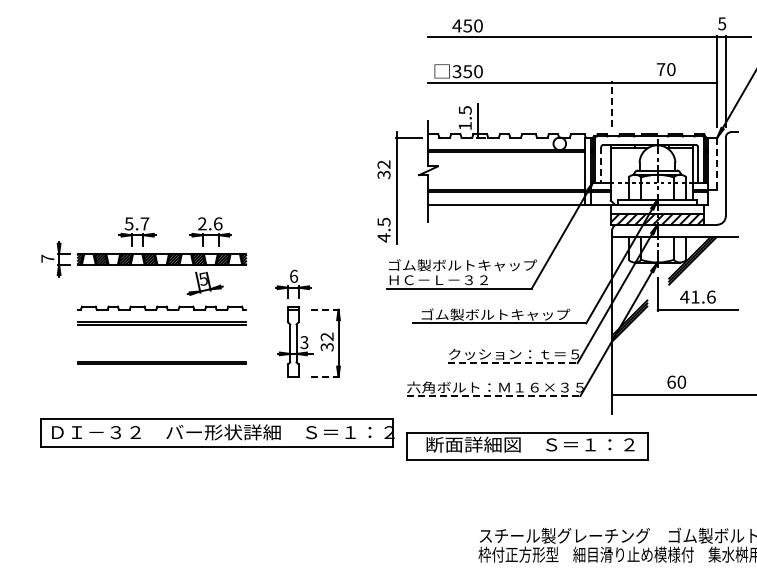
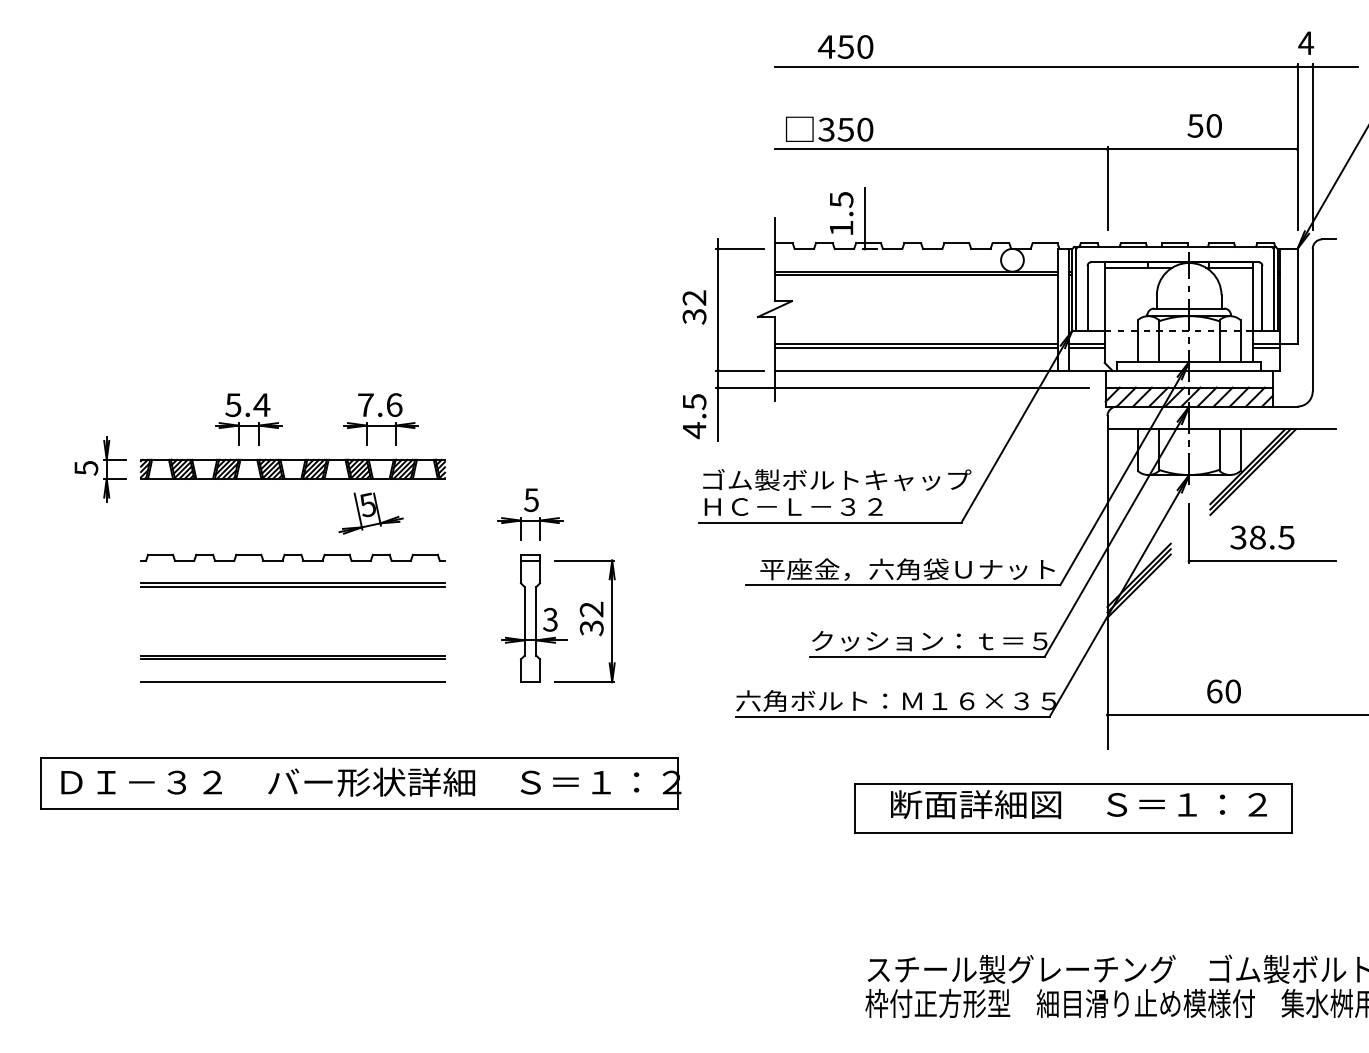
text: (721, 23) -> (1304, 42), 5 -> 4
text: (660, 69) -> (1194, 125), 70 -> 50
line: (612, 104) -> (1107, 189), dashed -> solid
line: (601, 164) -> (1087, 297), dashed -> solid
line: (717, 164) -> (1297, 297), dashed -> solid
line: (408, 204) -> (738, 370), added
line: (498, 214) -> (901, 388), added
text: (144, 223) -> (261, 404), 5.7 -> 5.4
text: (202, 223) -> (366, 404), 2.6 -> 7.6
text: (47, 258) -> (85, 467), 7 -> 5
text: (293, 275) -> (530, 498), 6 -> 5
text: (697, 296) -> (1261, 536), 41.6 -> 38.5
line: (322, 309) -> (583, 559), dashed -> solid
text: (501, 314) -> (907, 569), ゴム製ボルトキャップ -> 平座金，六角袋Ｕナット
line: (512, 363) -> (926, 657), dashed -> solid
line: (162, 377) -> (293, 682), added
line: (322, 377) -> (583, 682), dashed -> solid
line: (493, 396) -> (892, 717), dashed -> solid
part: (217, 432) -> (360, 782), moved
part: (527, 446) -> (1073, 807), moved

